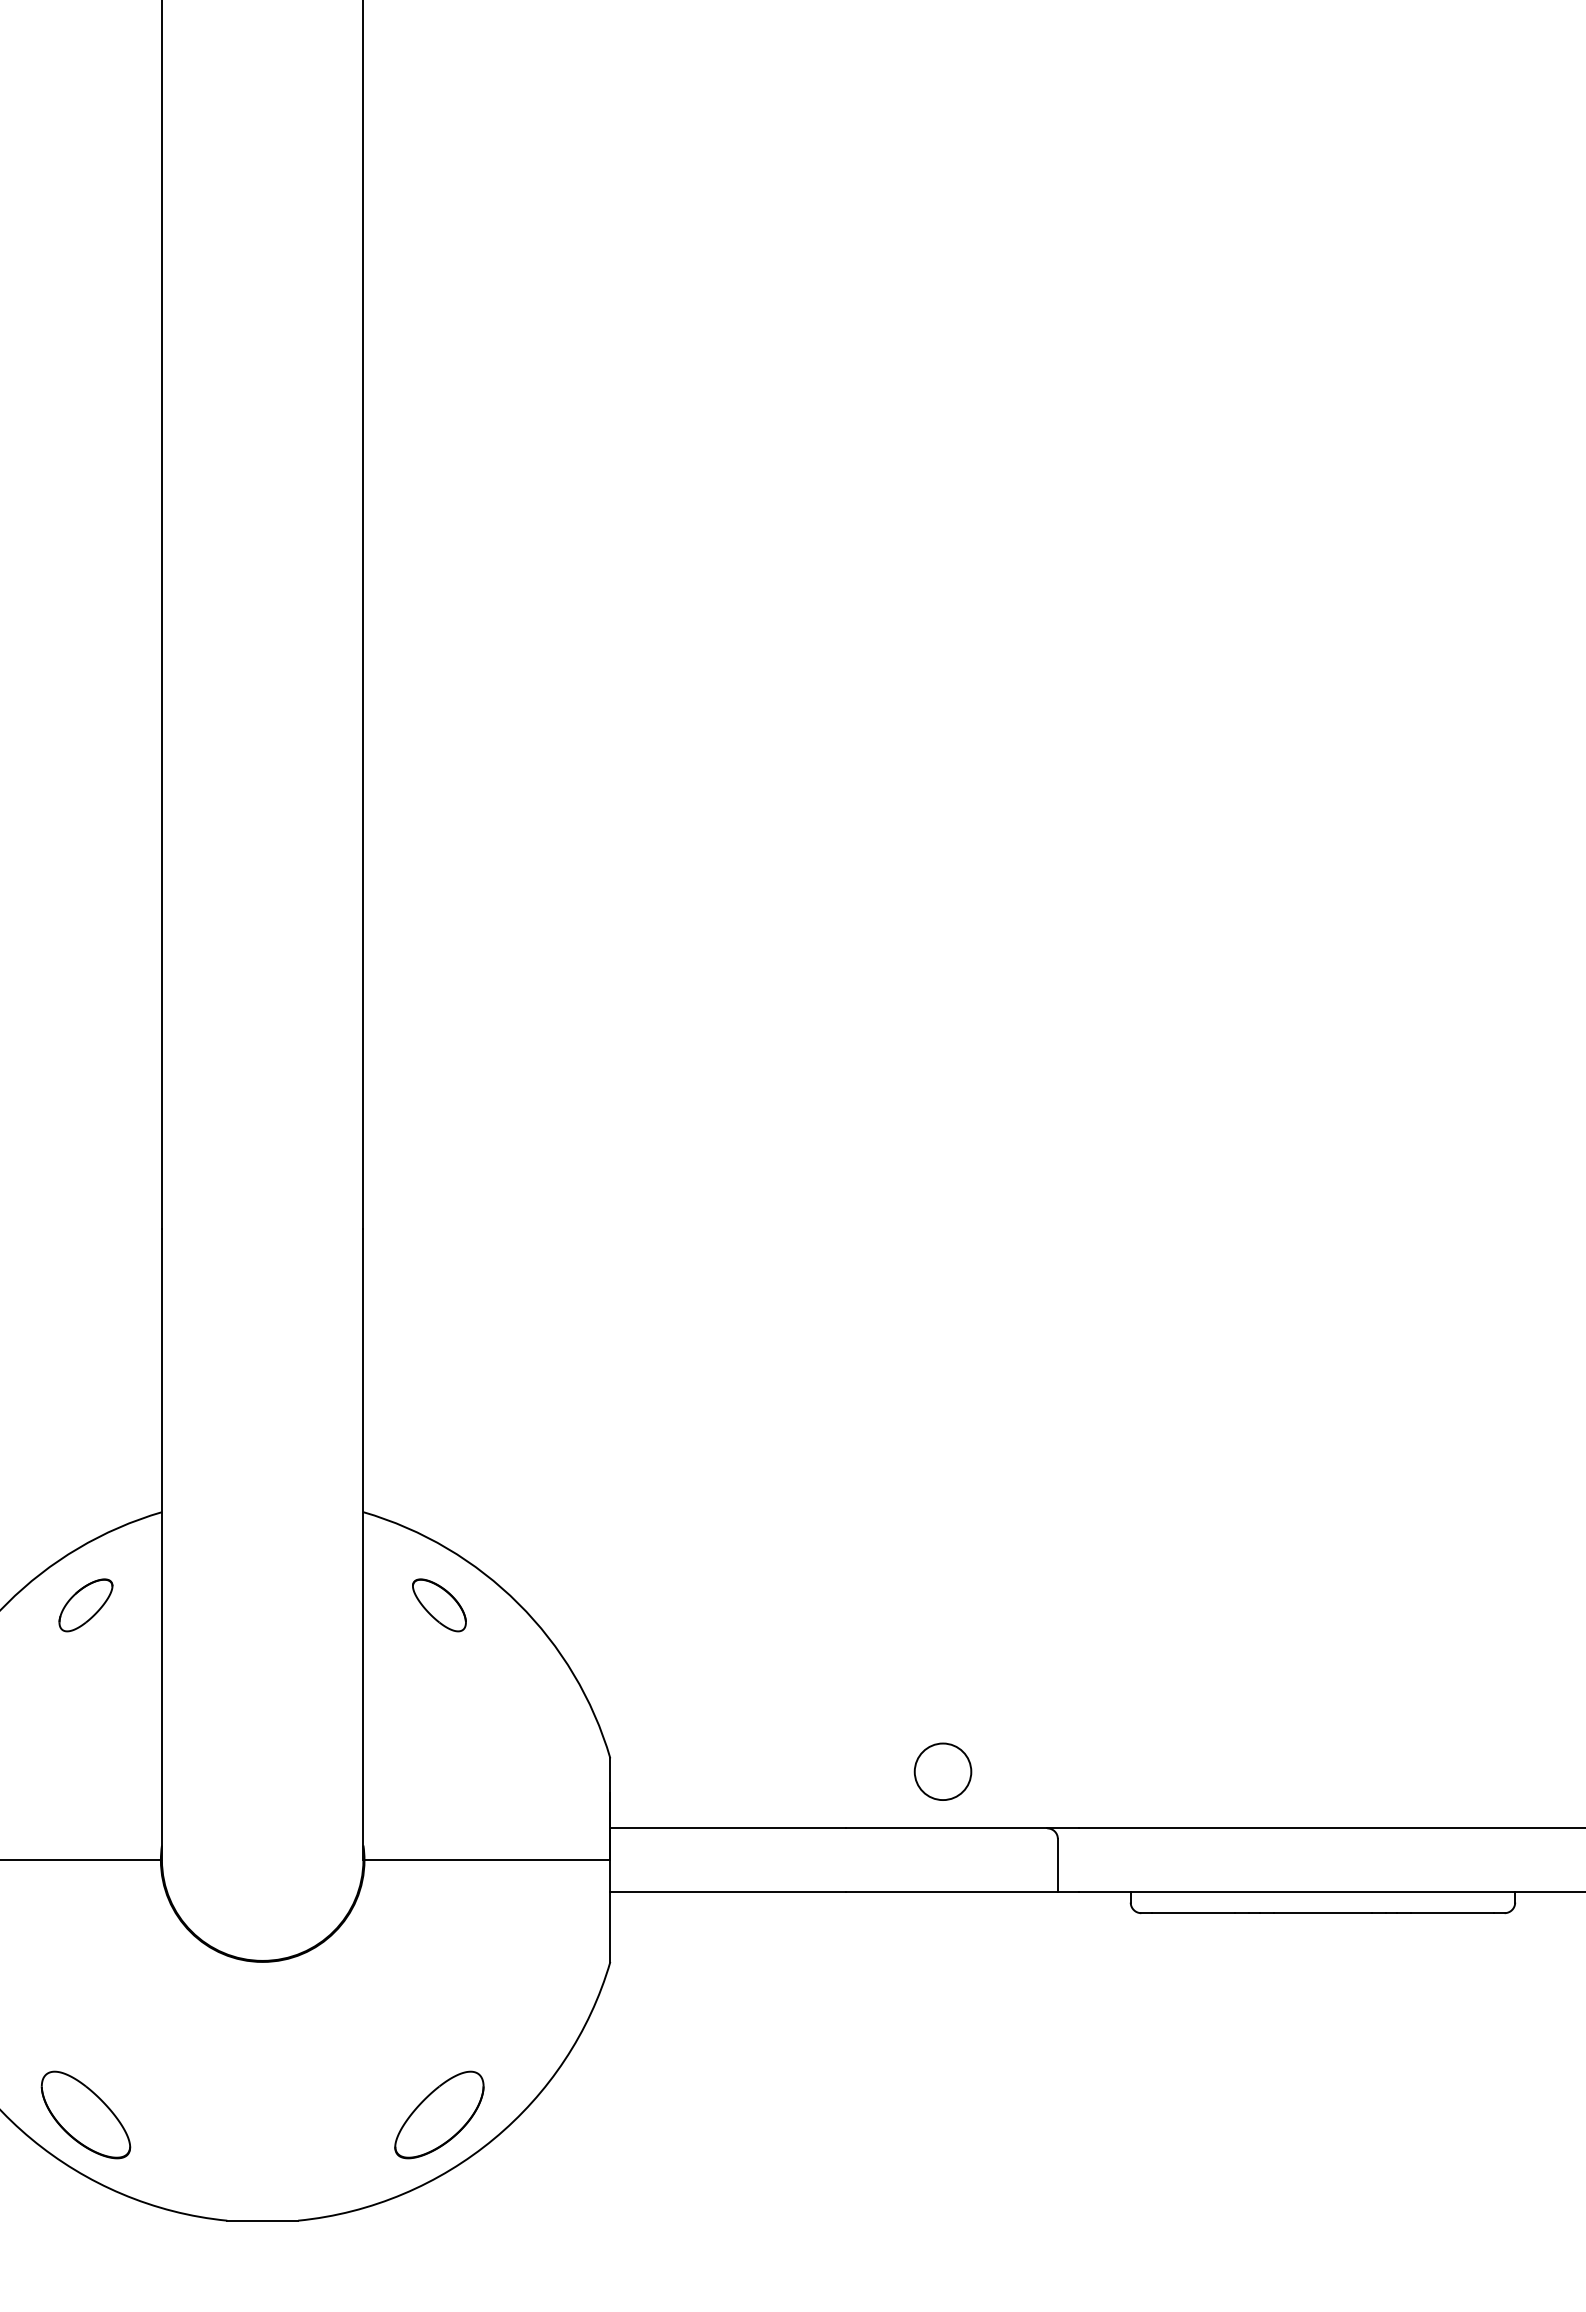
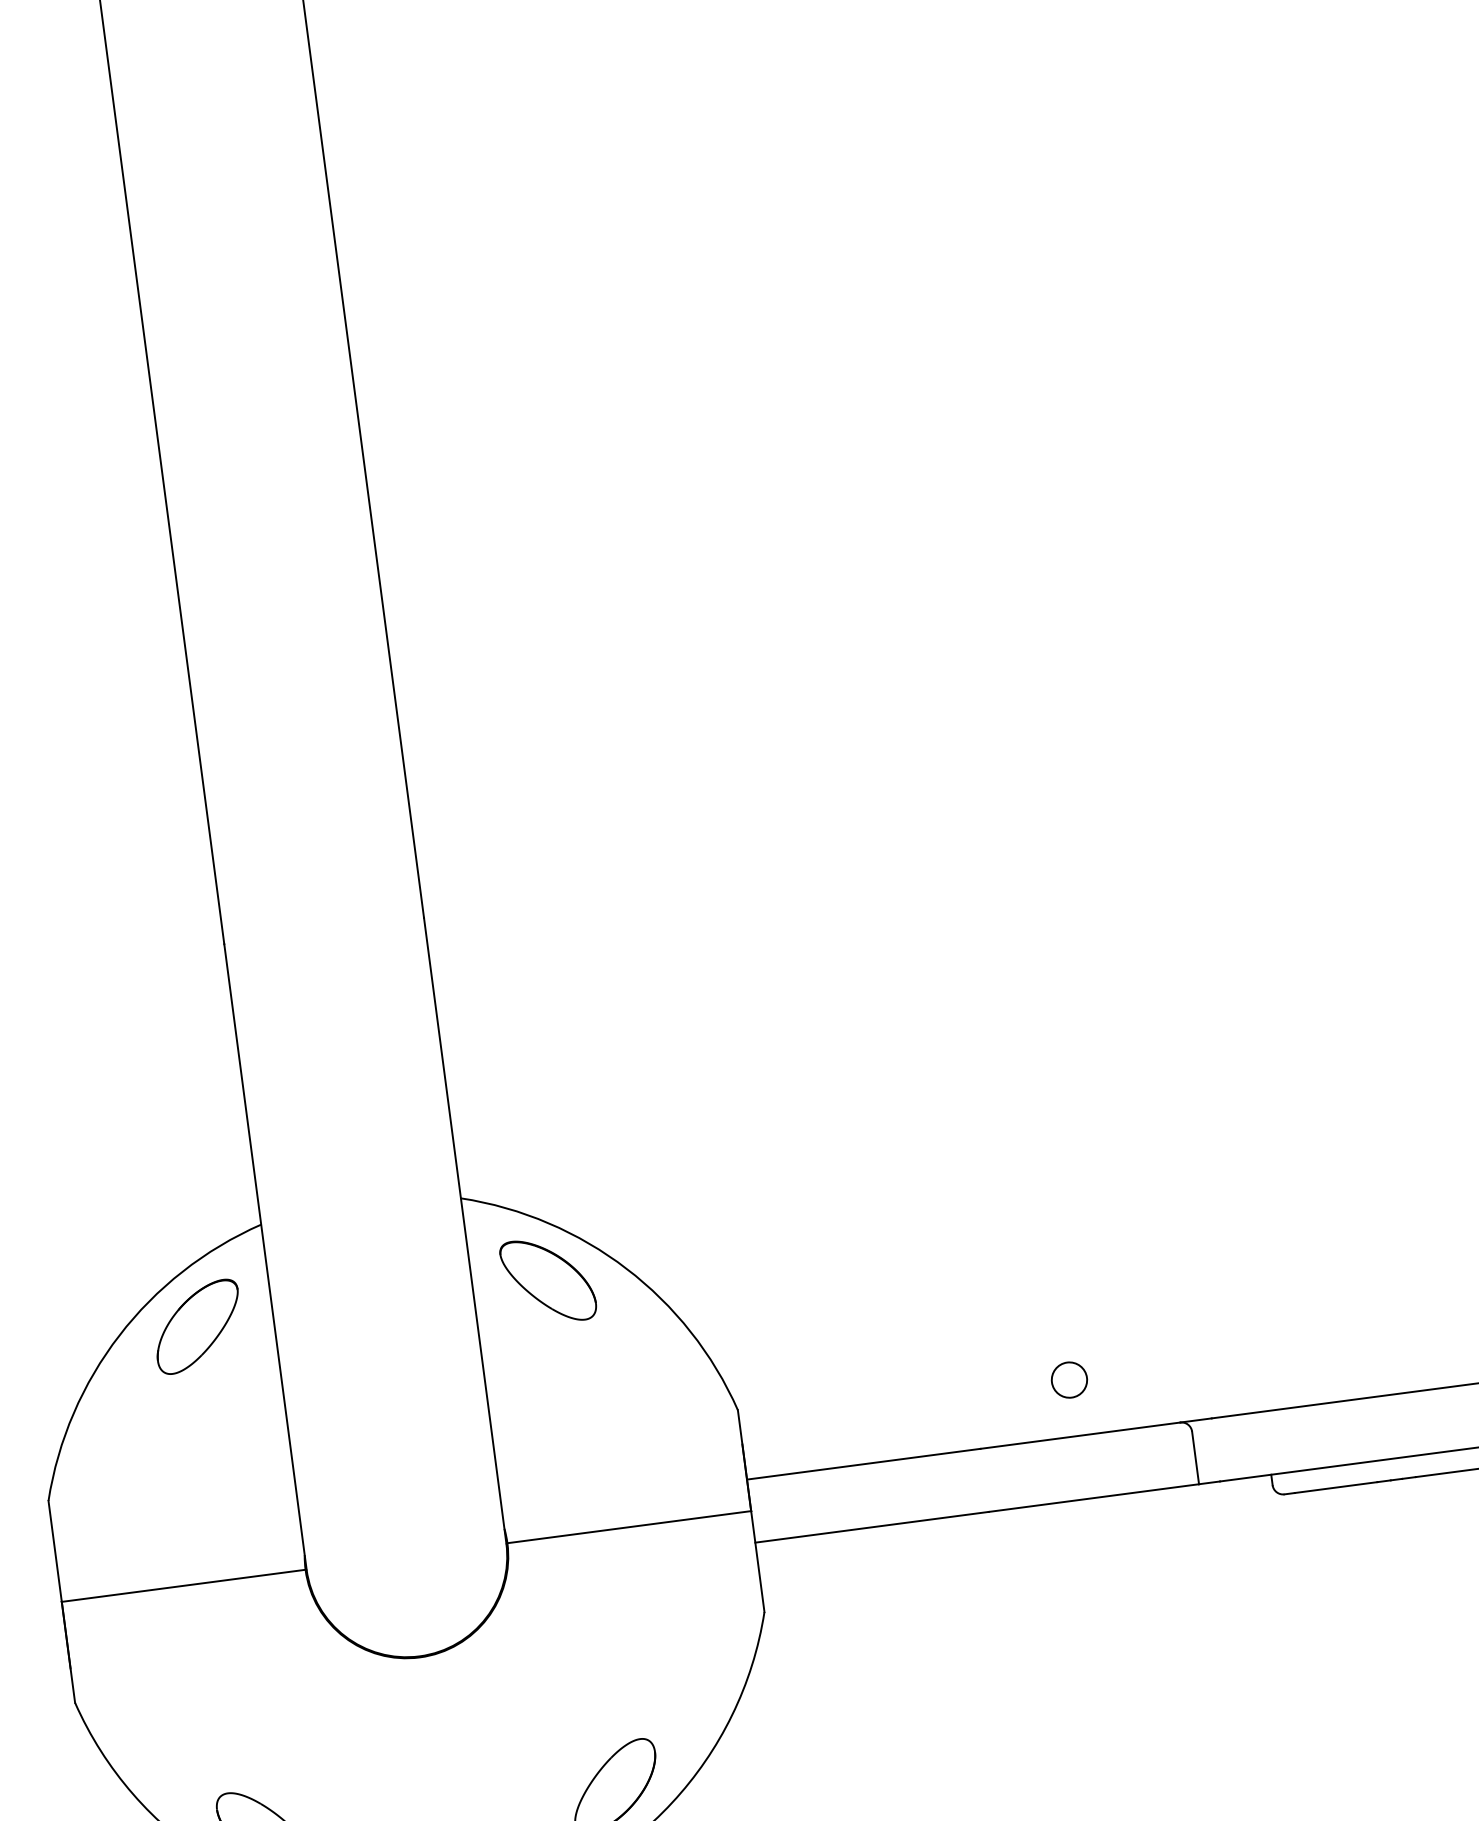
part: (85, 1605) -> (197, 1327), size x1.67
part: (439, 1605) -> (548, 1280), size x1.67
circle: (942, 1771) -> (1068, 1379), size x0.62

